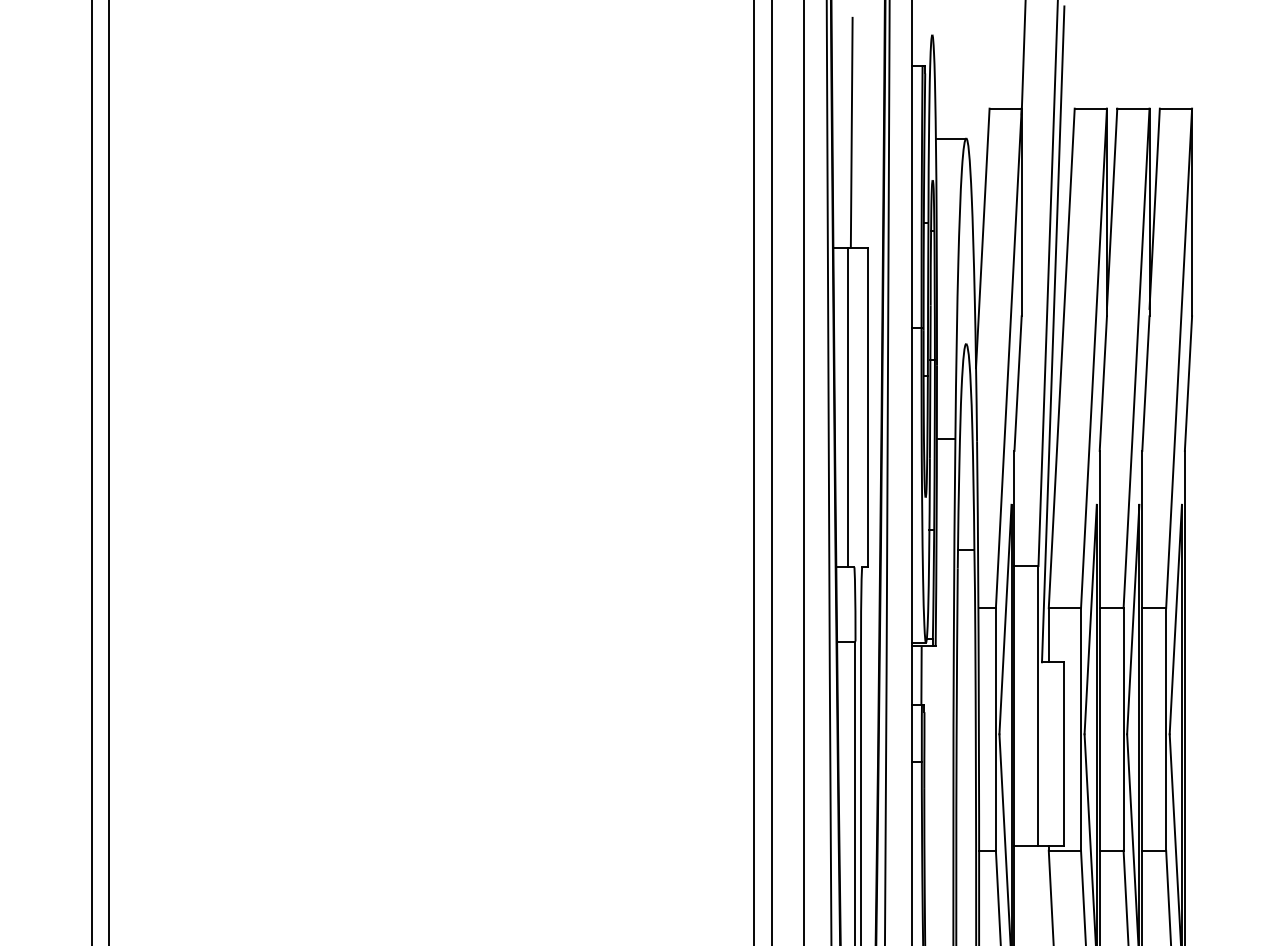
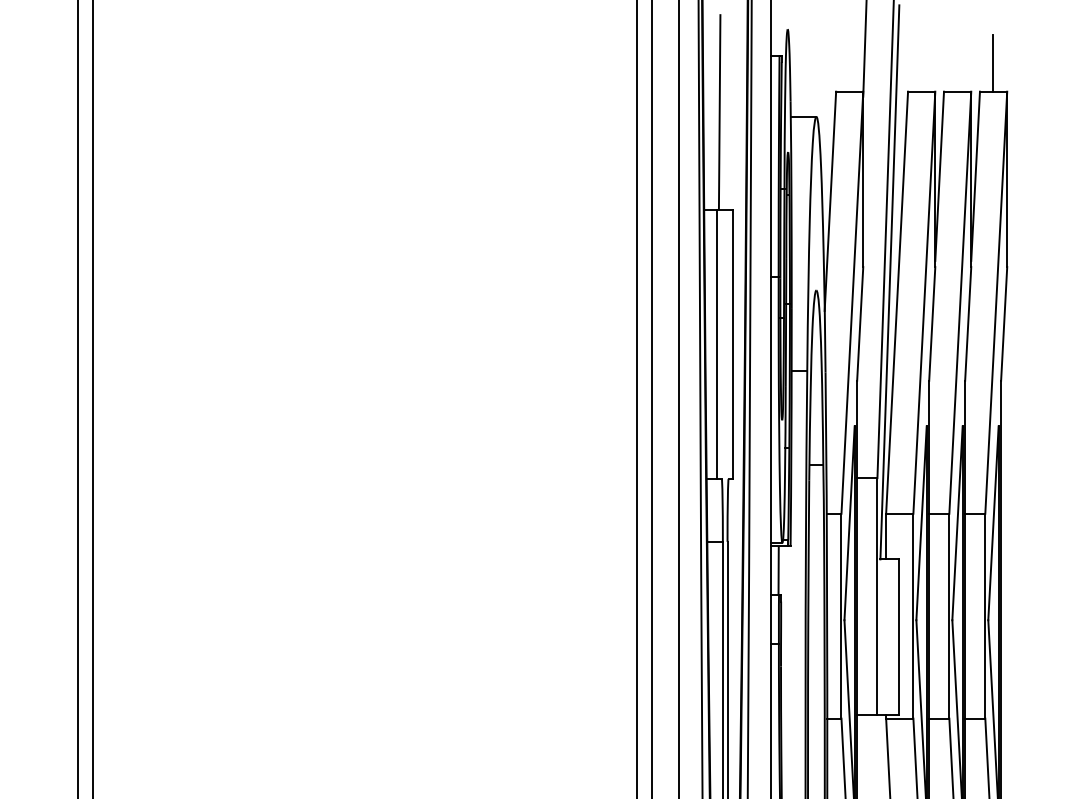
line: (1175, 74) -> (993, 62), added

